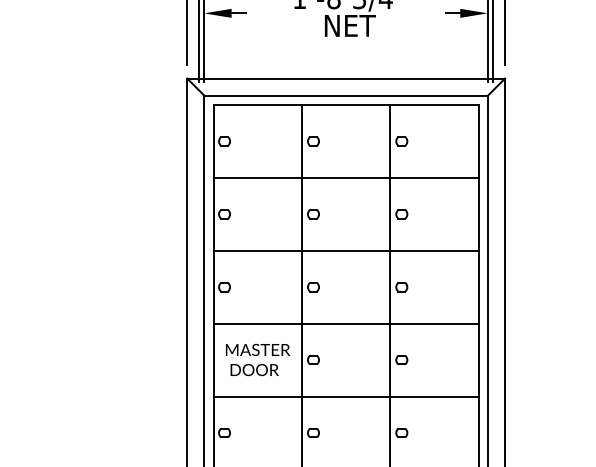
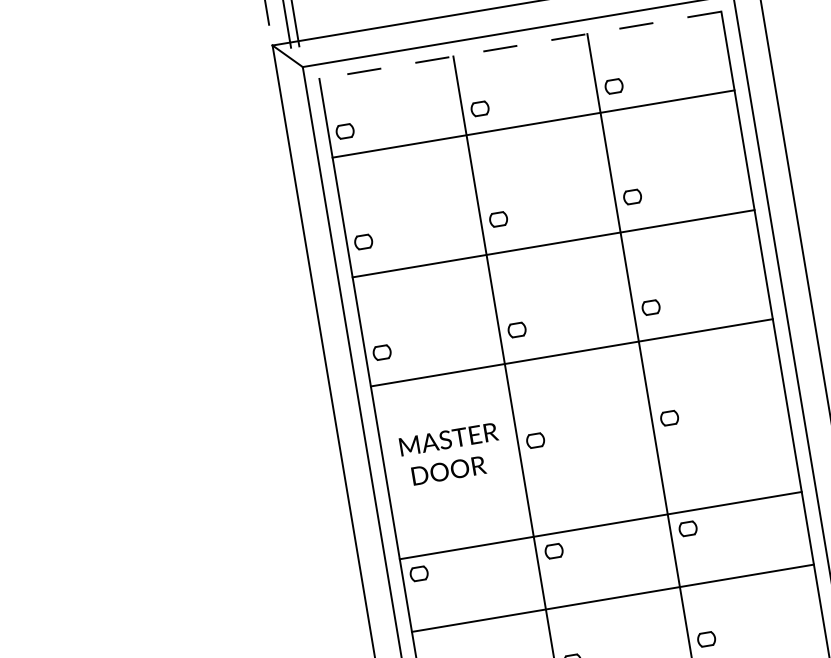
line: (345, 104) -> (519, 44), solid -> dashed
line: (345, 177) -> (532, 123), moved
line: (345, 250) -> (552, 243), moved
line: (345, 323) -> (570, 352), moved
line: (345, 396) -> (599, 525), moved

